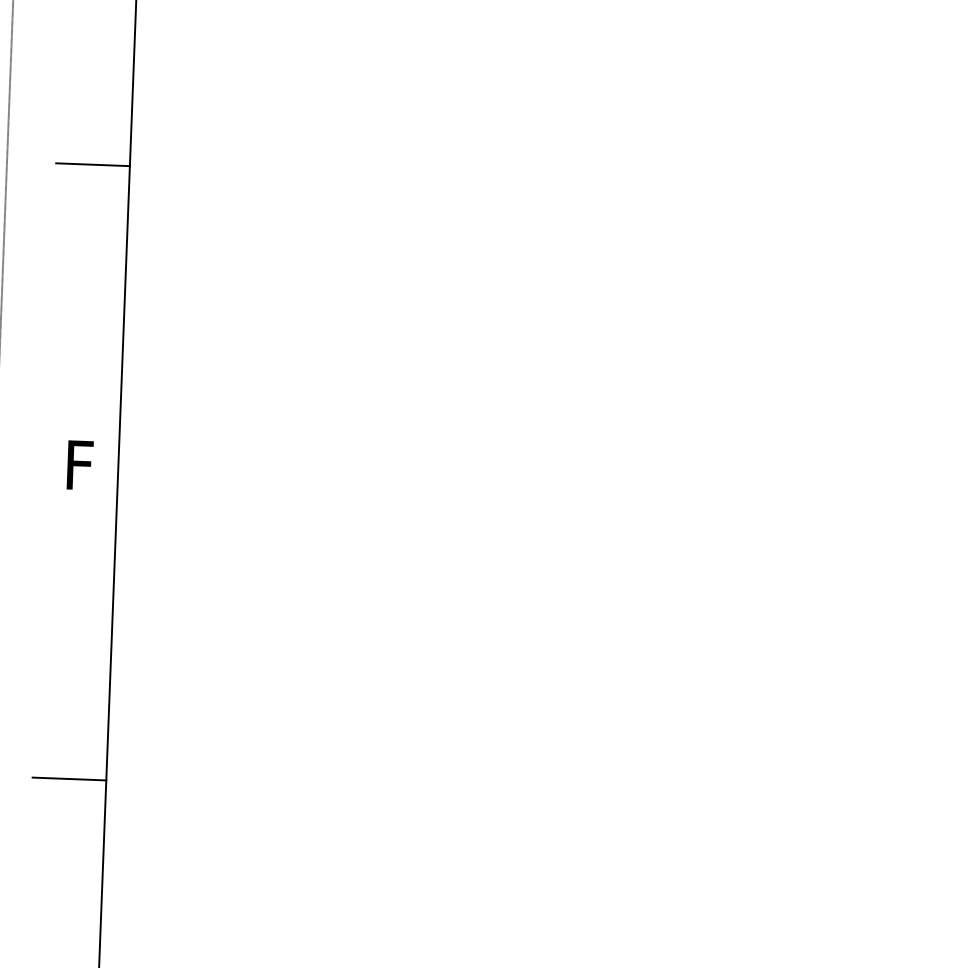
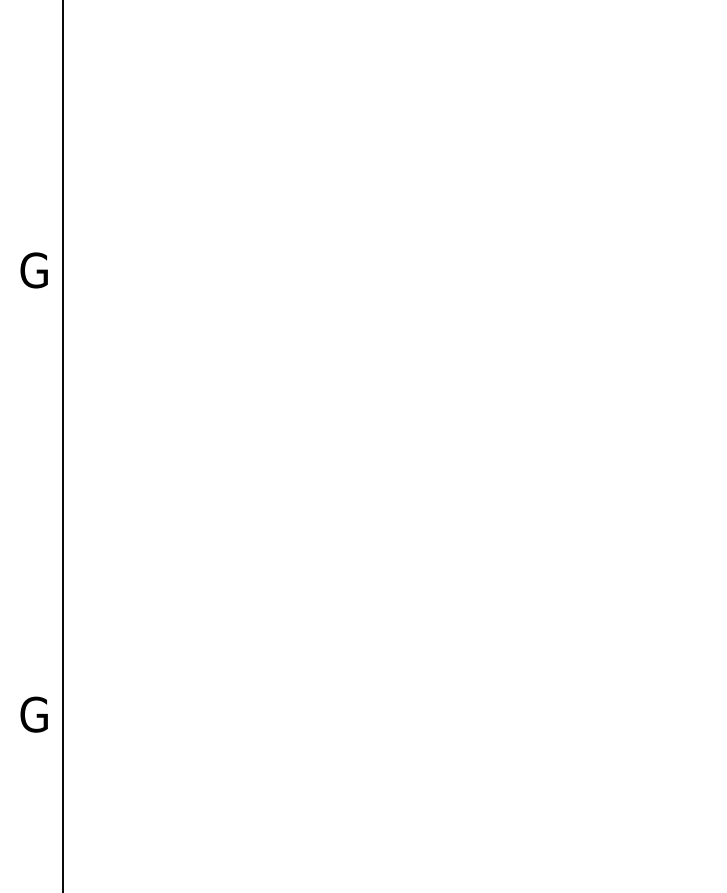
line: (93, 165) -> (36, 57), removed
text: (77, 465) -> (33, 270), F -> G
line: (69, 778) -> (36, 492), removed

